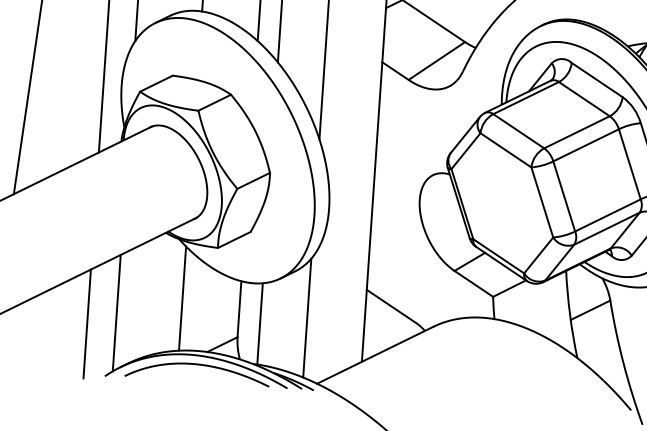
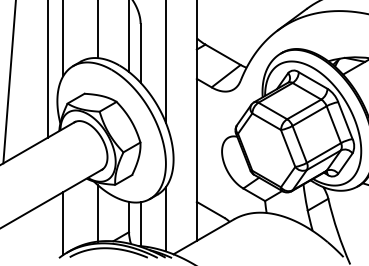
line: (87, 323) -> (47, 230), removed

